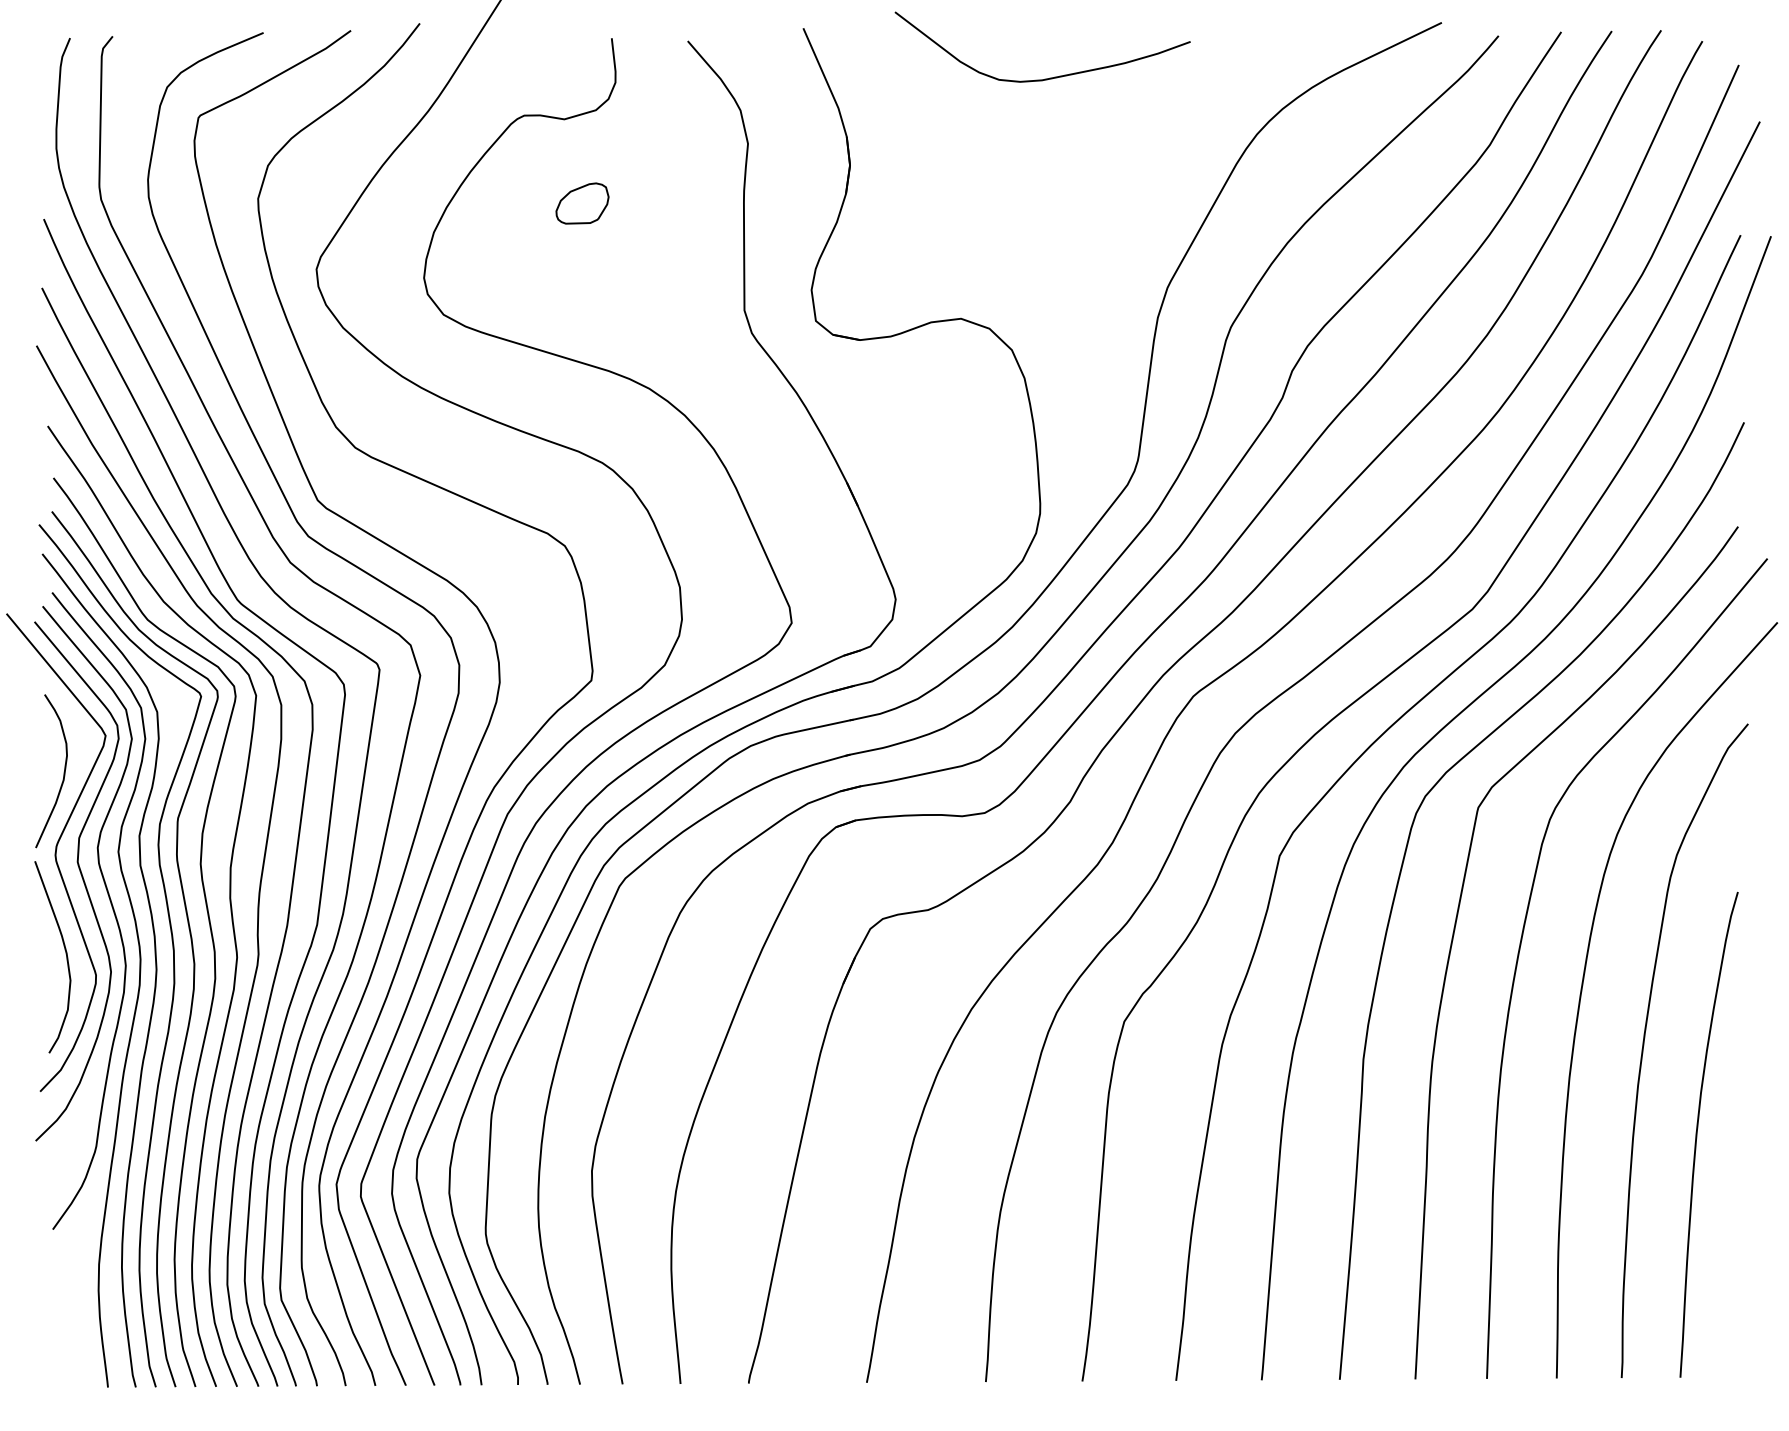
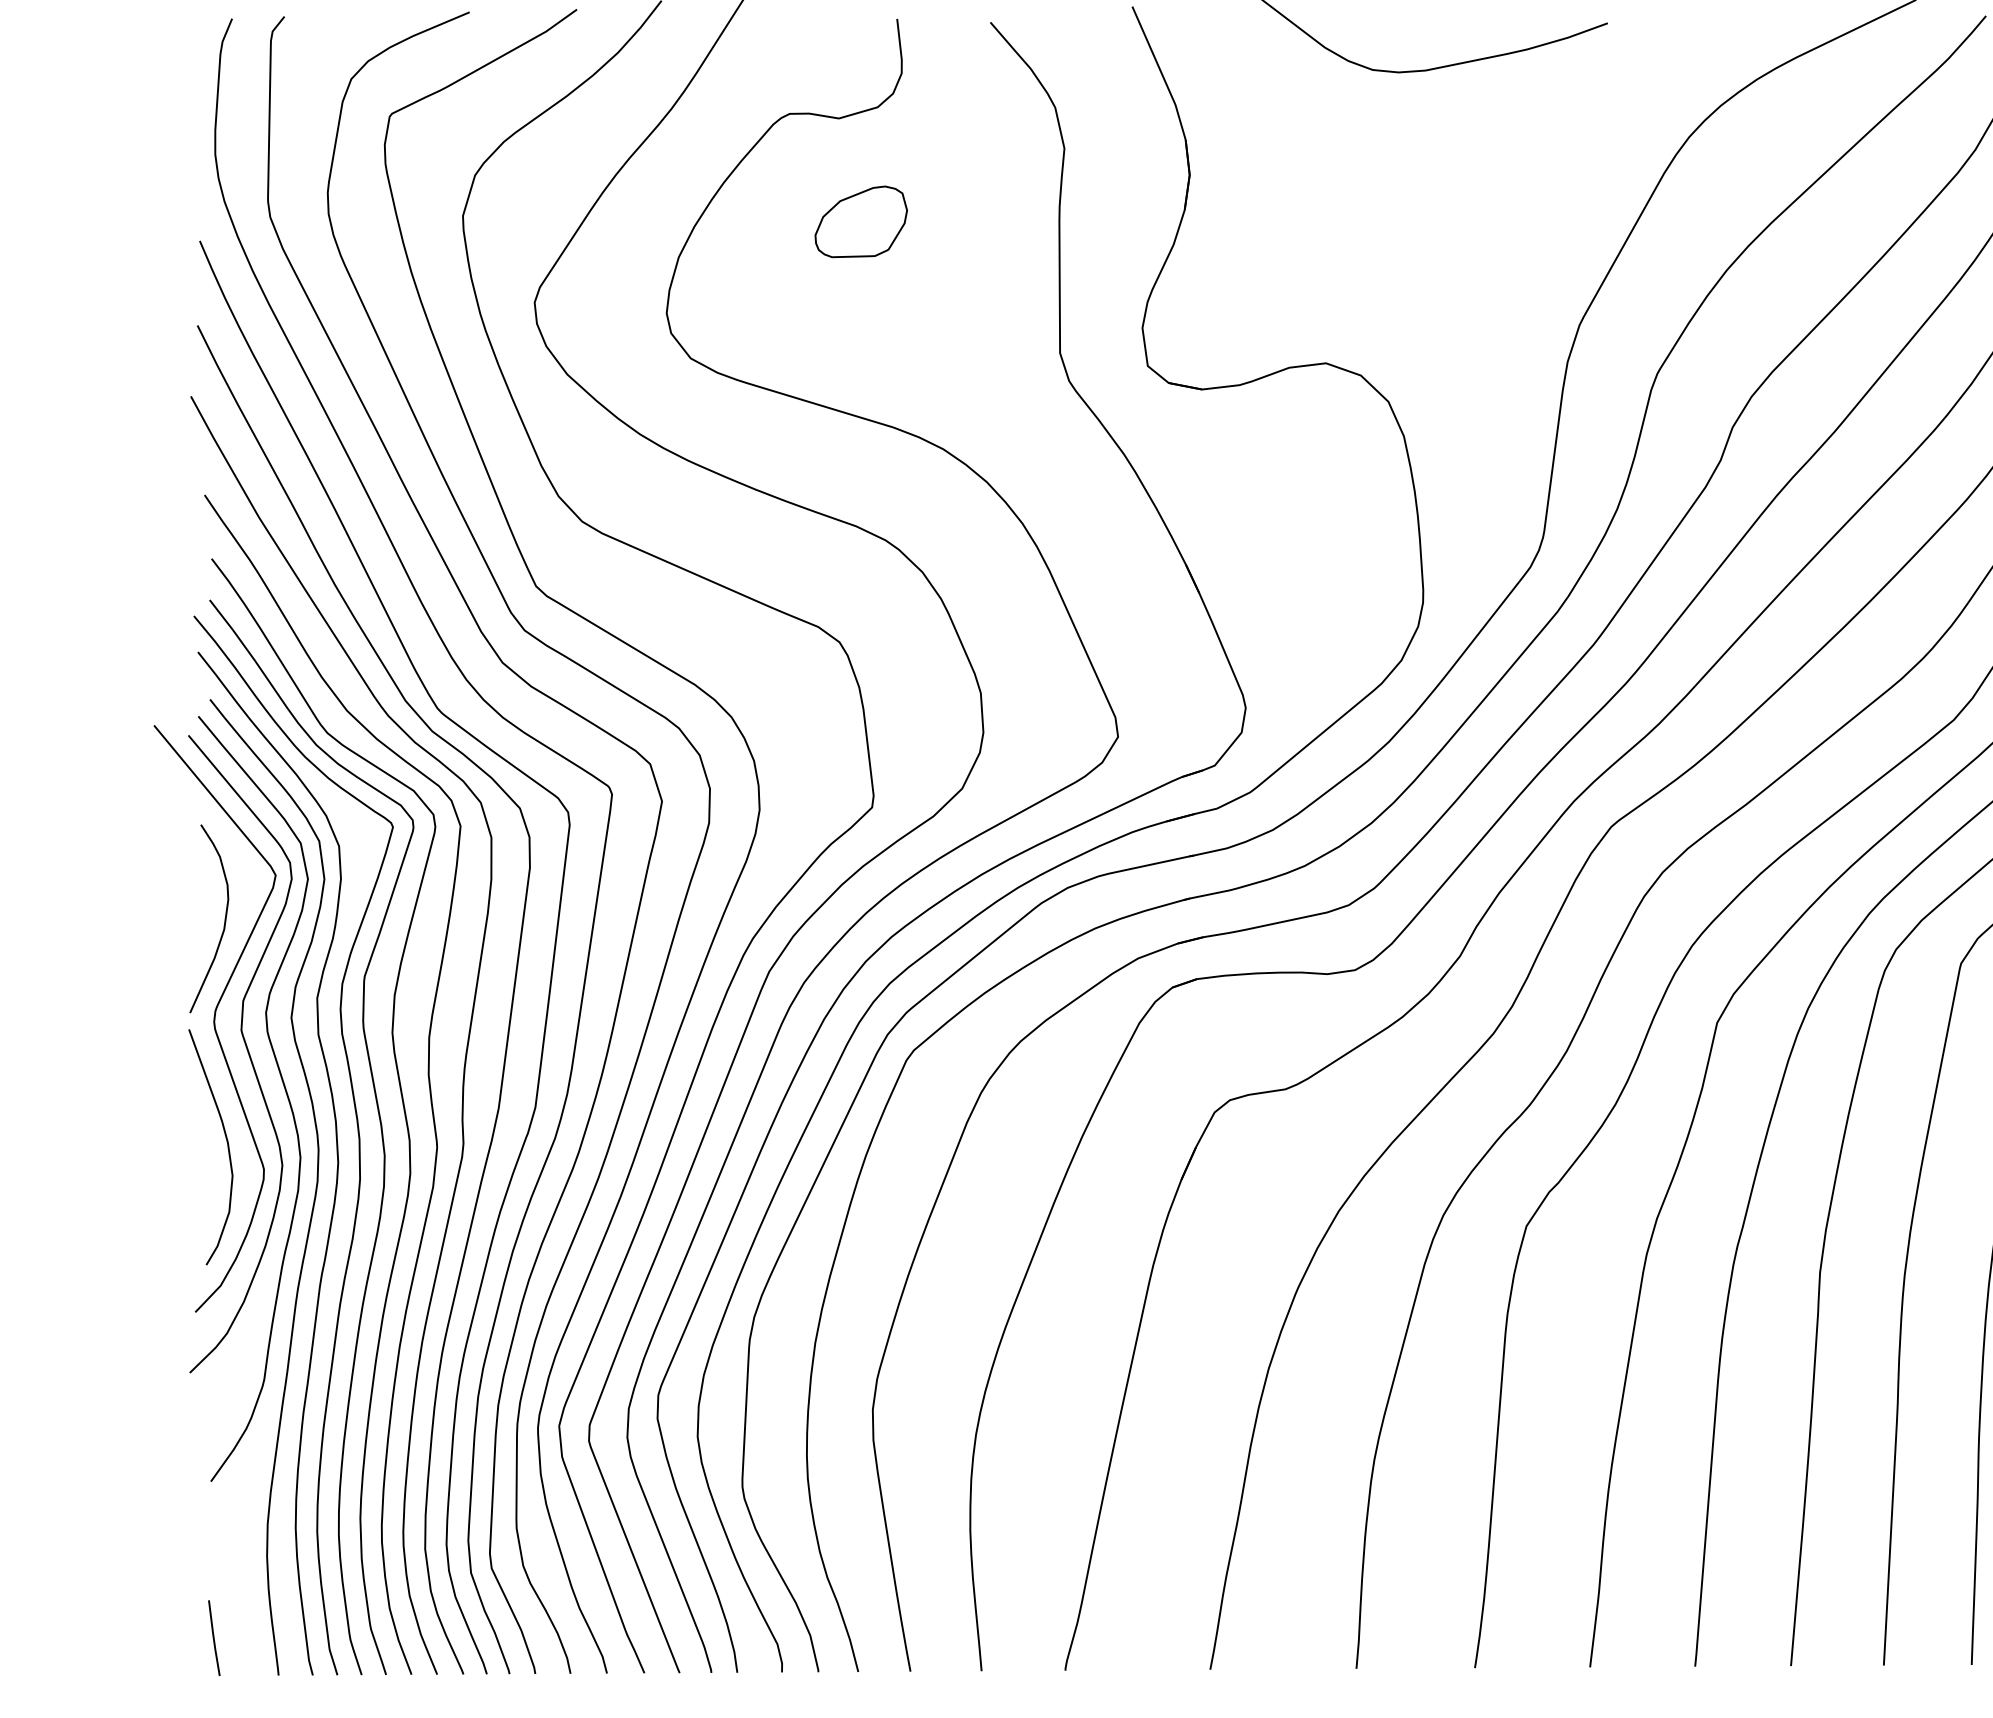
part: (582, 203) -> (861, 221), size x1.43
line: (55, 1356) -> (214, 1637), added

